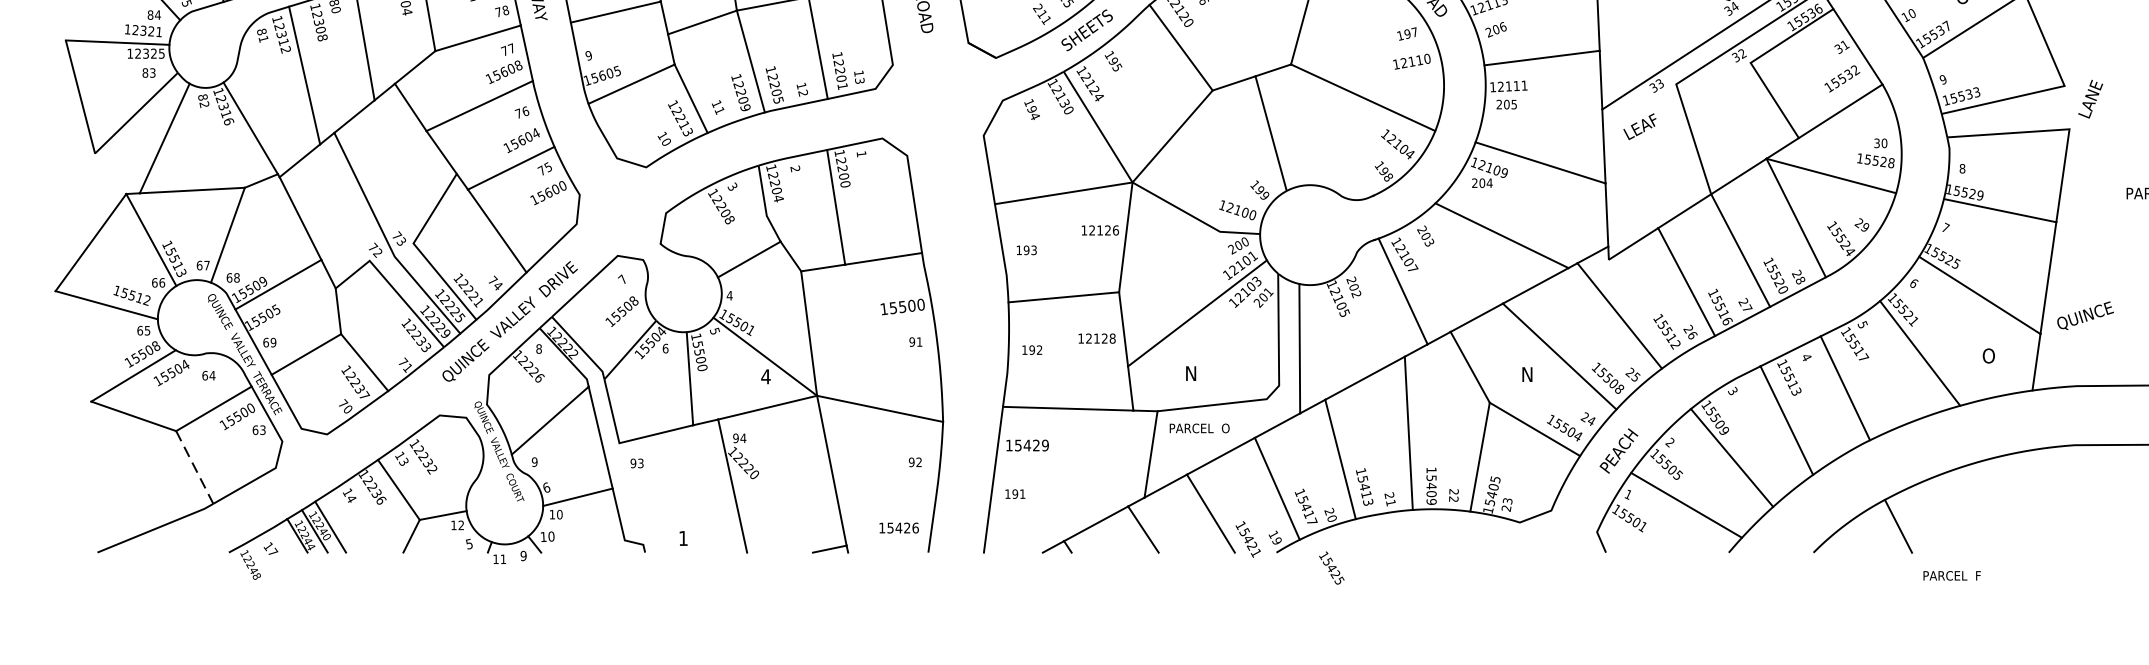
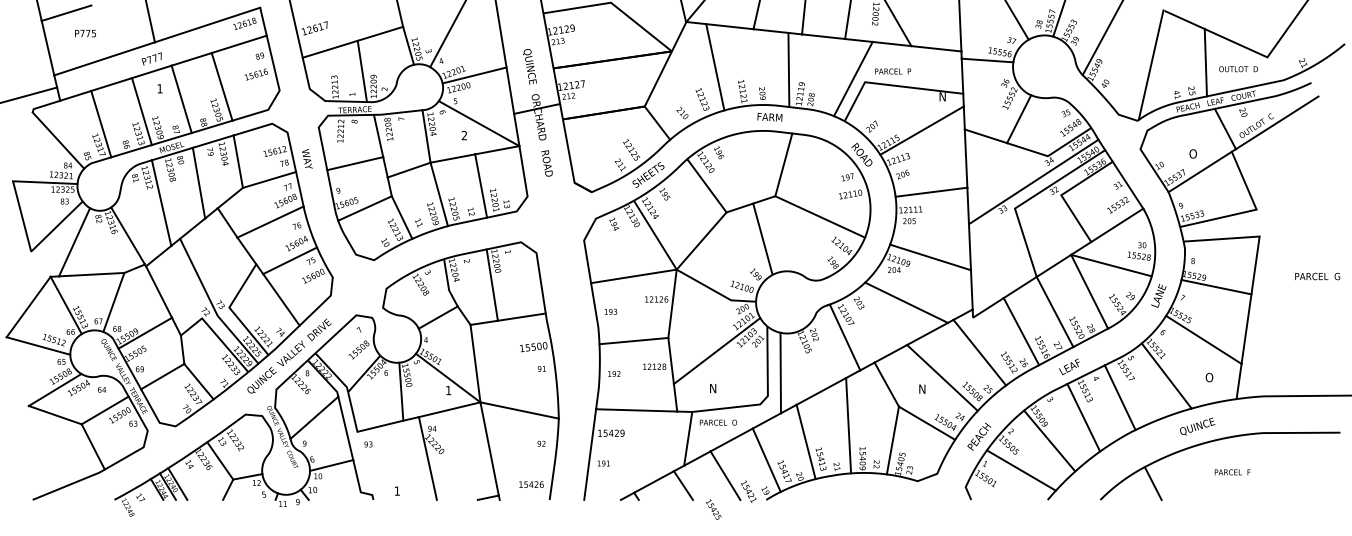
text: (2090, 98) -> (1158, 295), moved
text: (1640, 125) -> (1069, 366), moved
text: (2085, 315) -> (1197, 426), moved
text: (765, 376) -> (448, 390), 4 -> 1
line: (195, 468) -> (93, 447), dashed -> solid
text: (1331, 568) -> (713, 509), moved
text: (1951, 576) -> (1232, 472), moved

